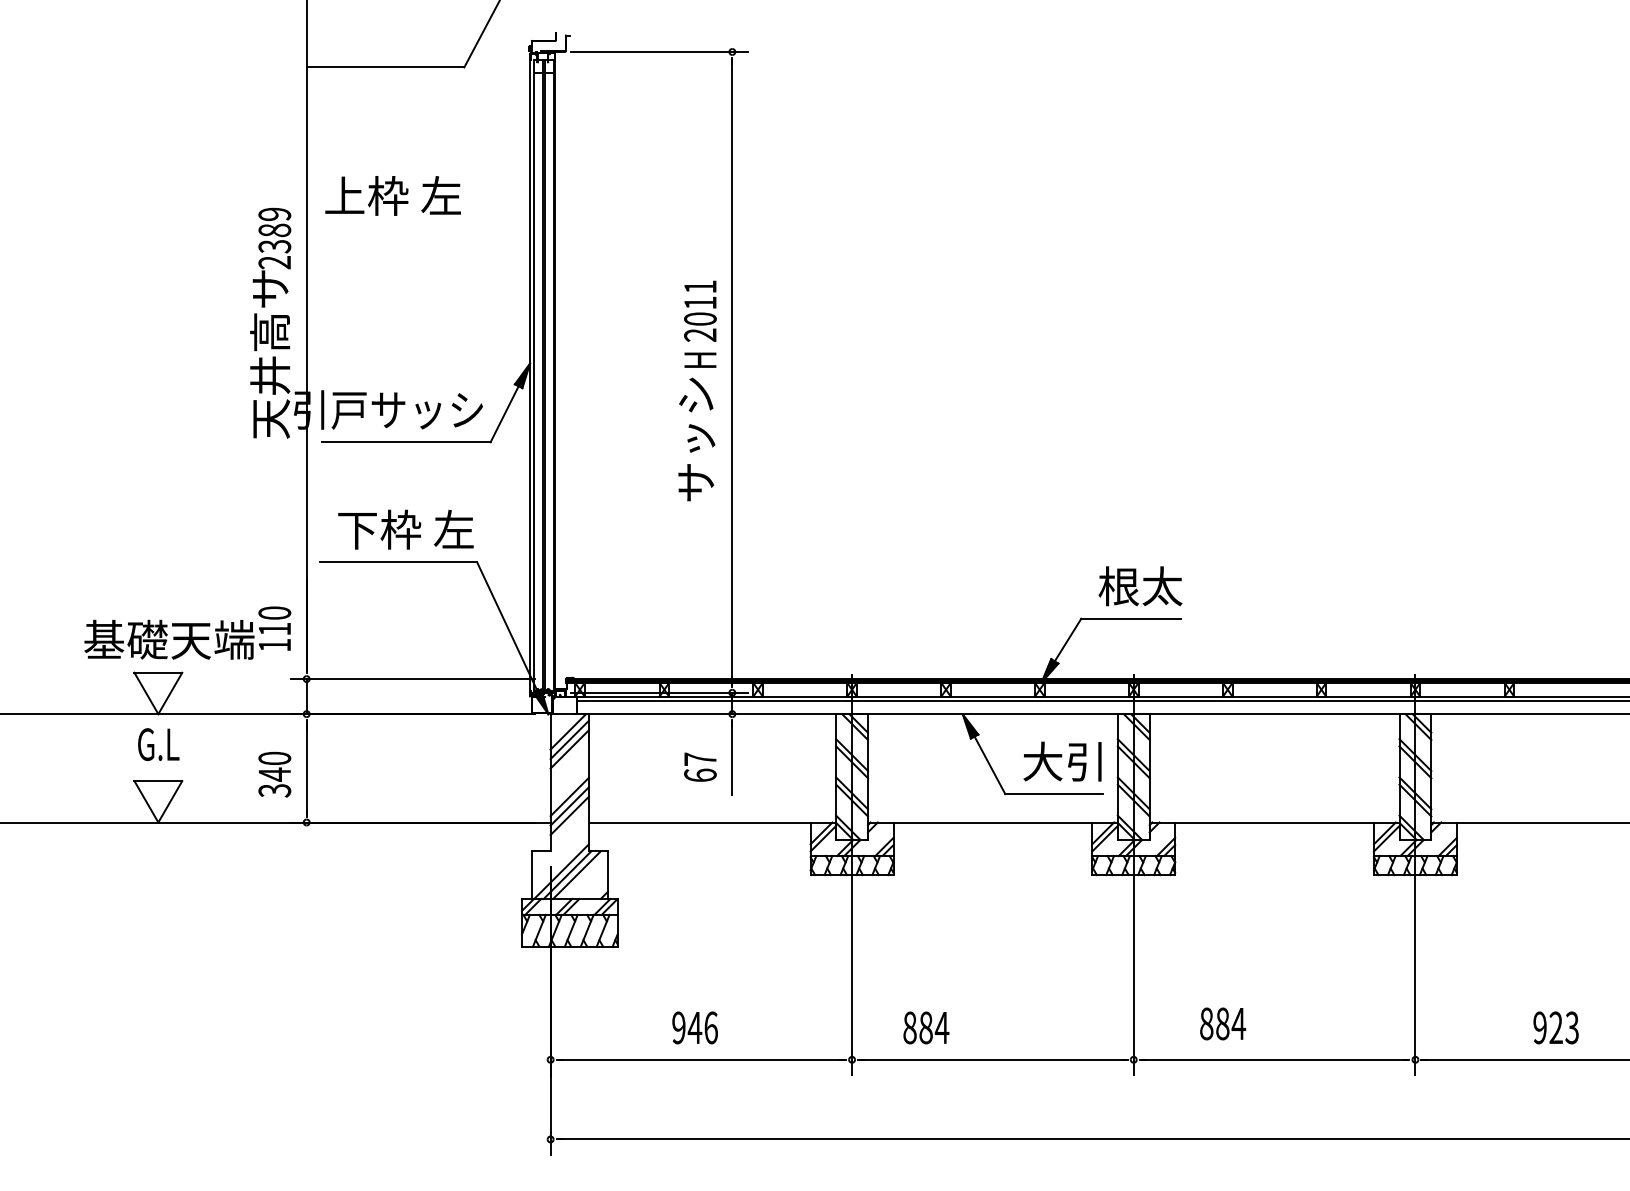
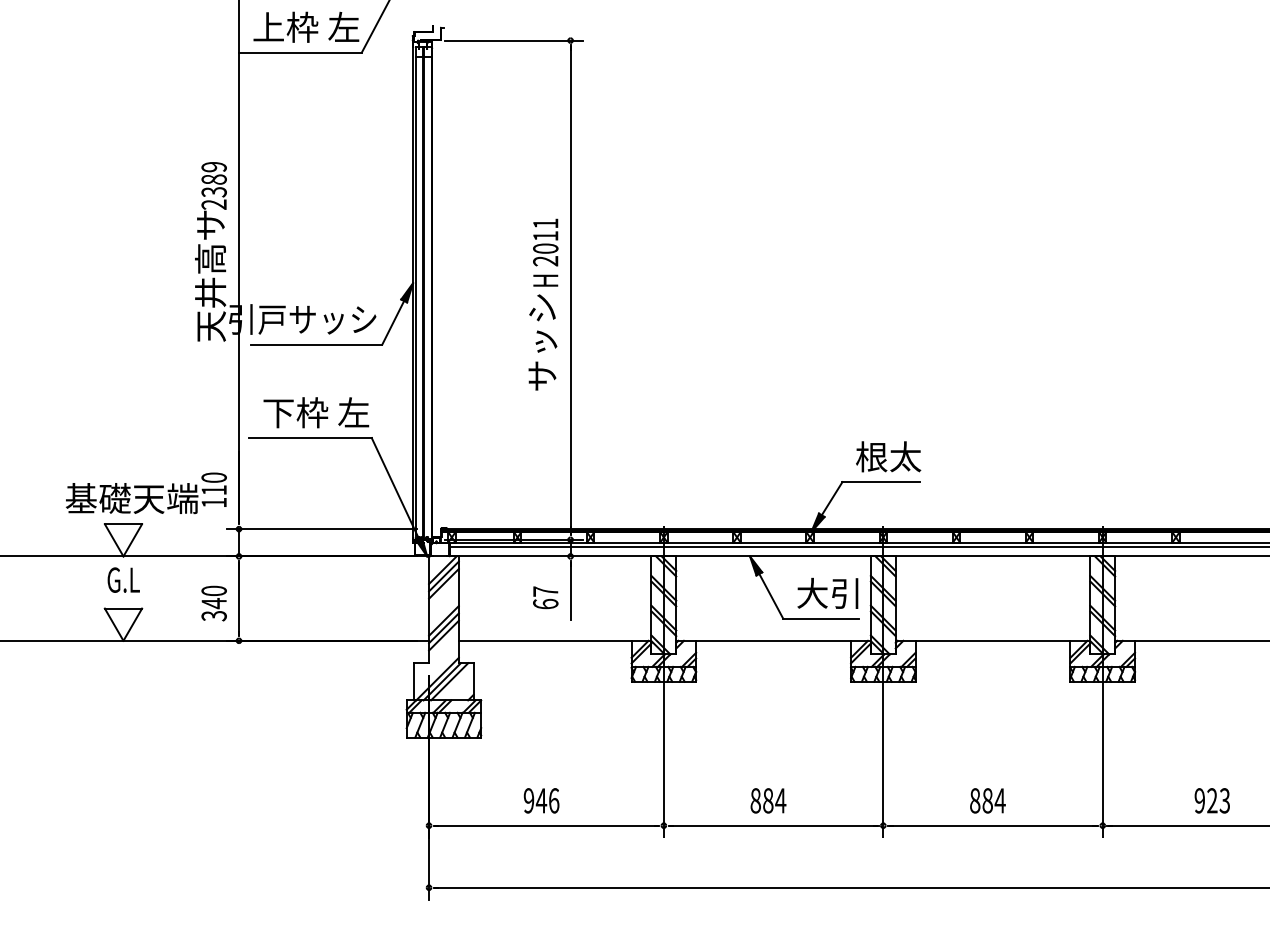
text: (392, 195) -> (305, 26), moved
text: (1223, 1023) -> (988, 800), moved
text: (926, 1027) -> (768, 800), moved

